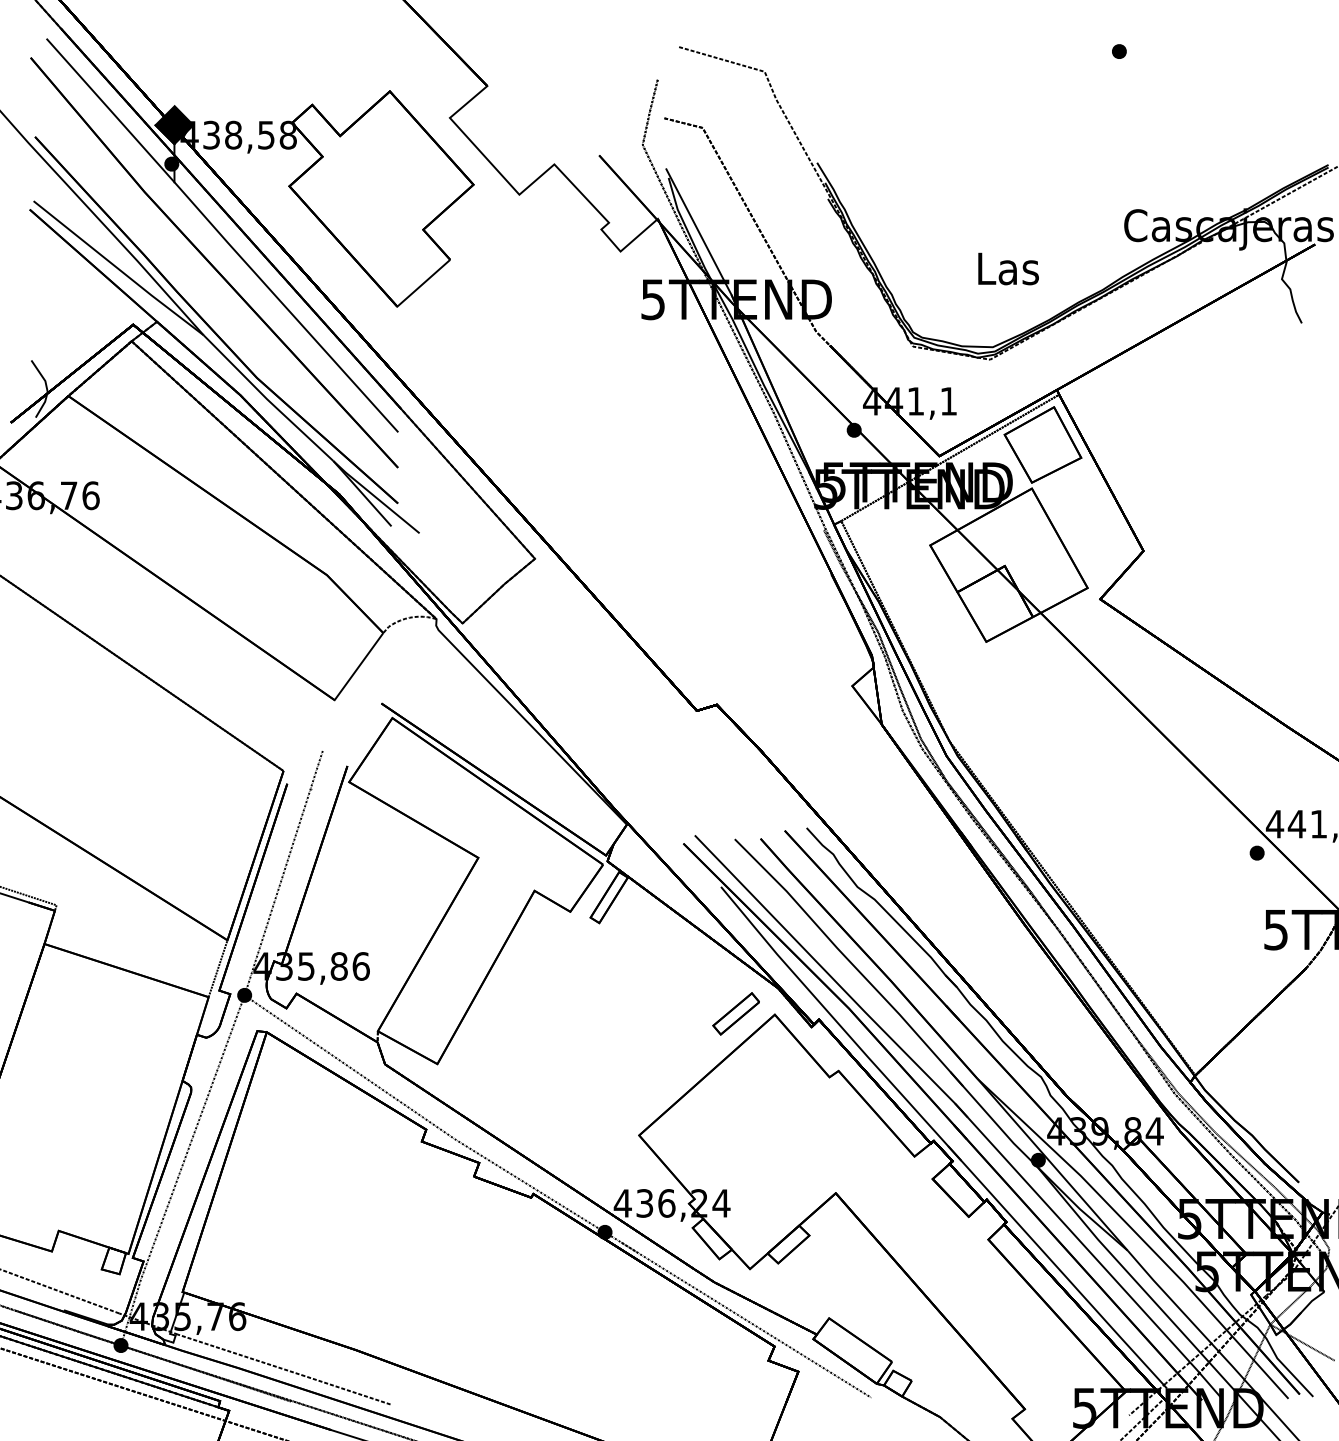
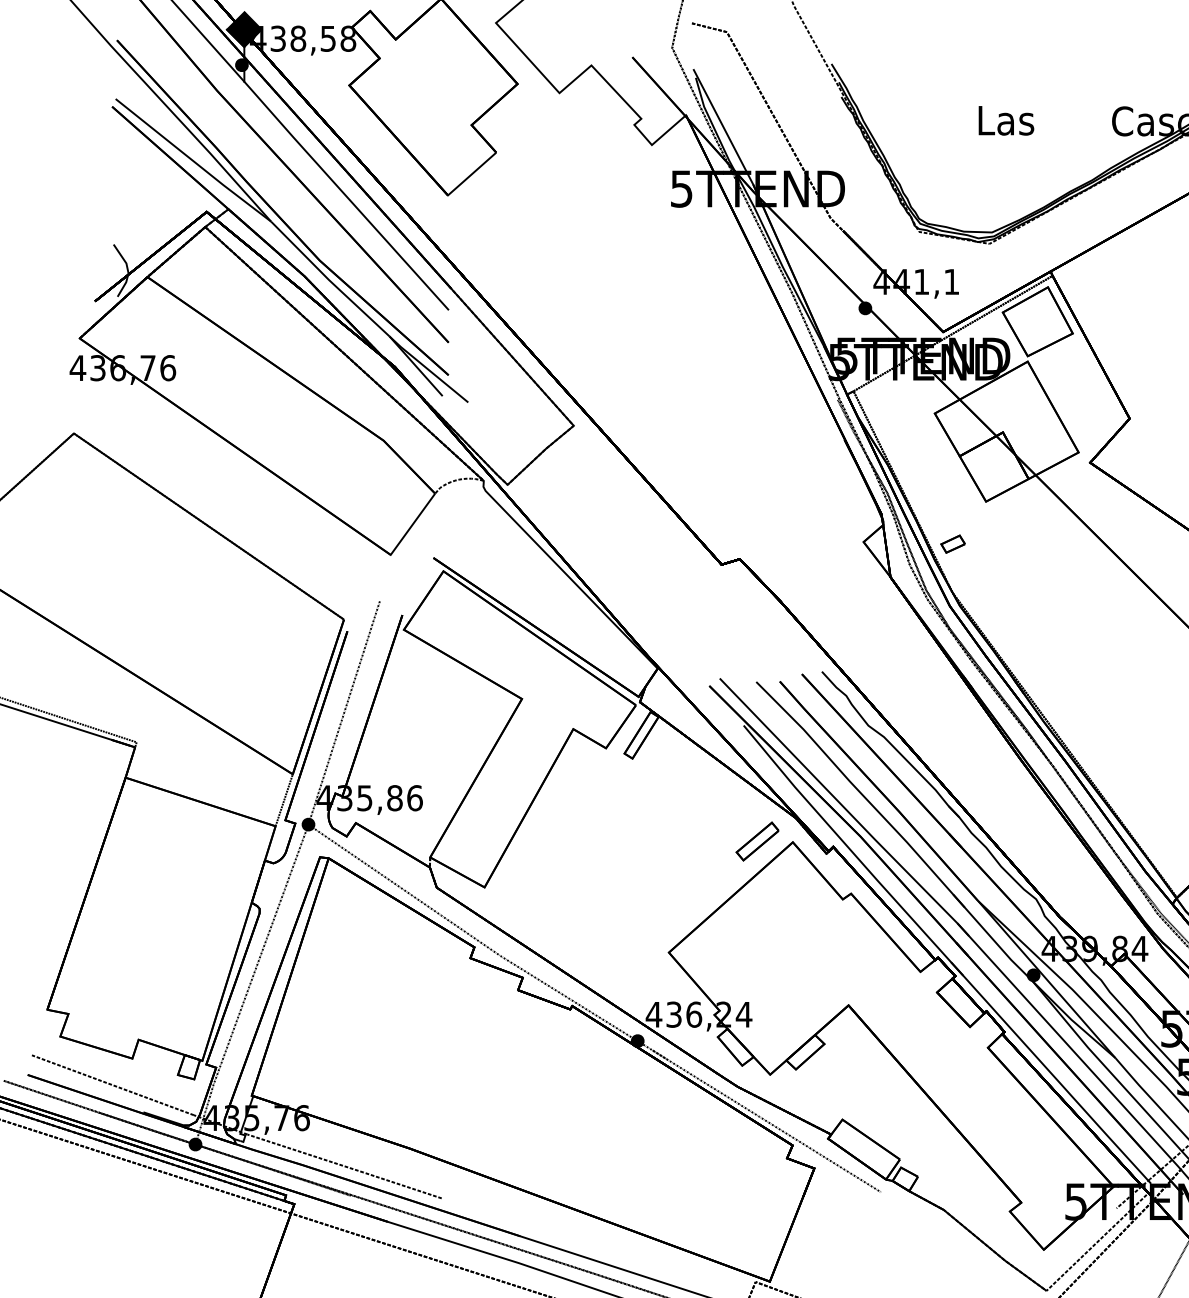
text: (1008, 268) -> (1006, 120), moved
part: (949, 688) -> (952, 544), added

